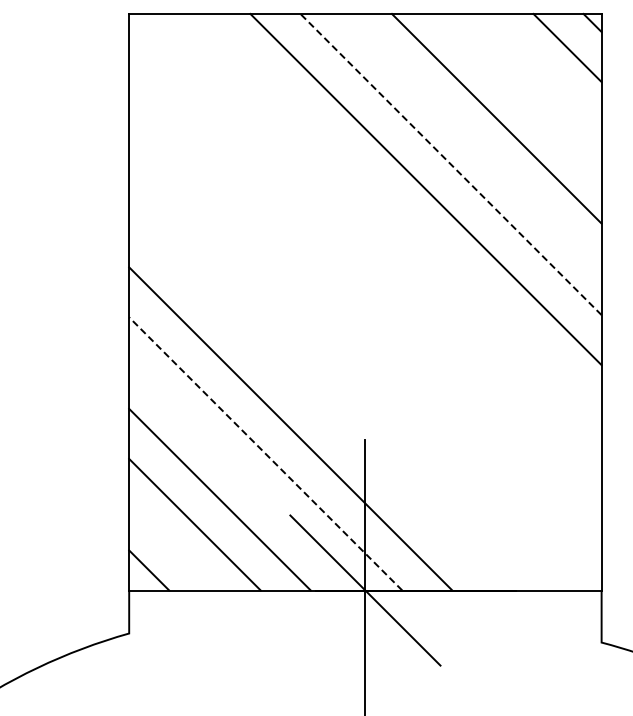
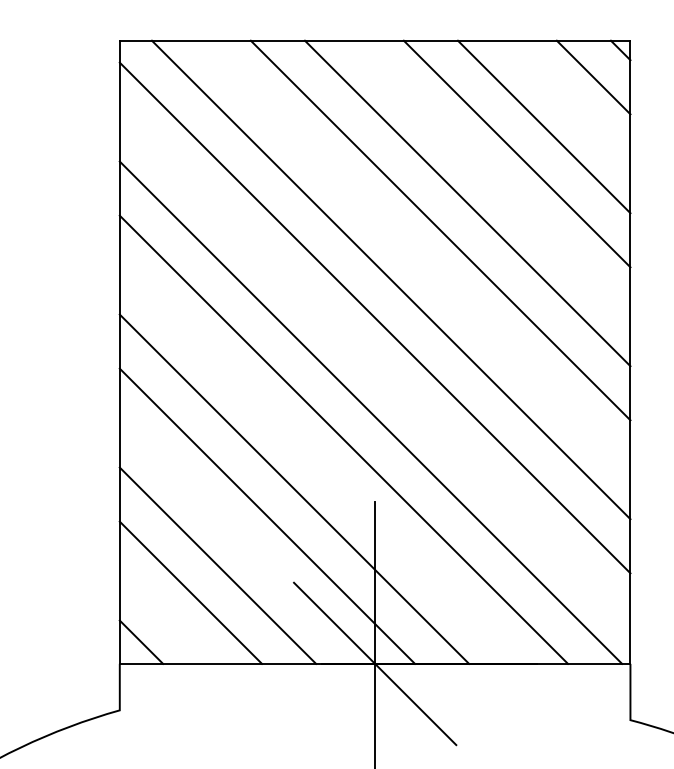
line: (521, 93) -> (543, 126), added
line: (451, 164) -> (468, 203), dashed -> solid
line: (379, 235) -> (390, 280), added
line: (365, 270) -> (375, 317), added
line: (361, 357) -> (370, 412), added
line: (336, 382) -> (343, 439), added
line: (265, 453) -> (267, 515), dashed -> solid

